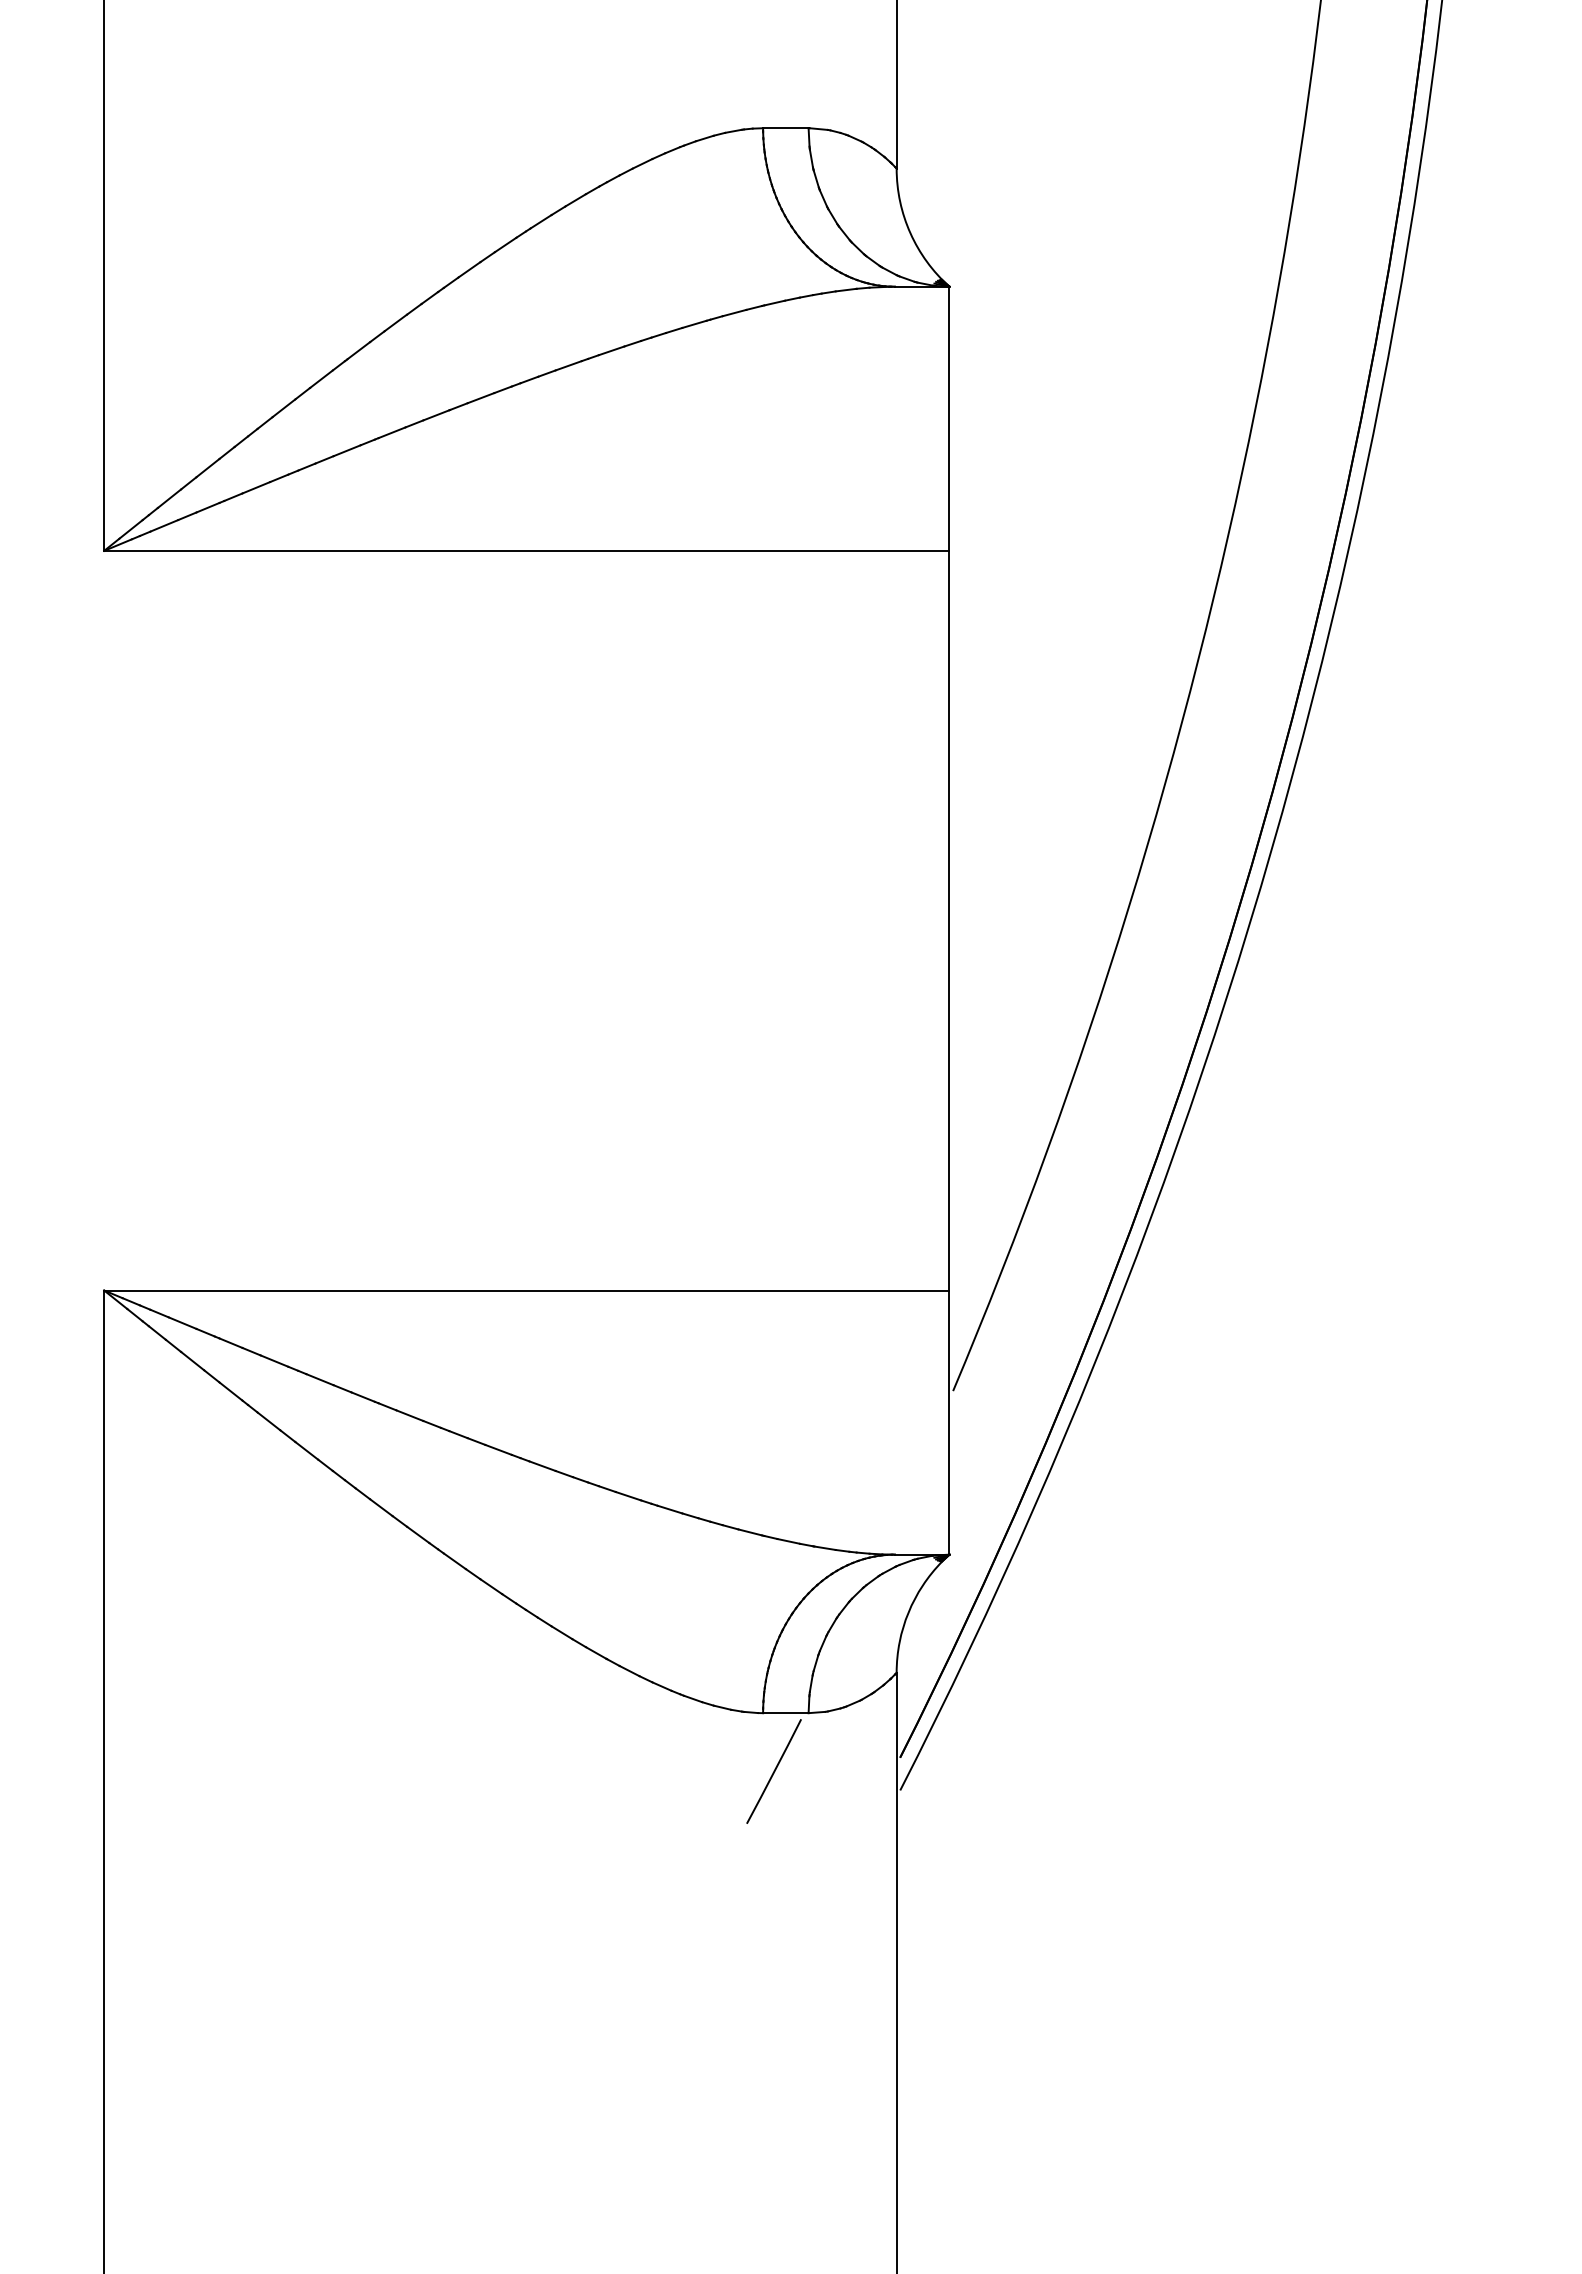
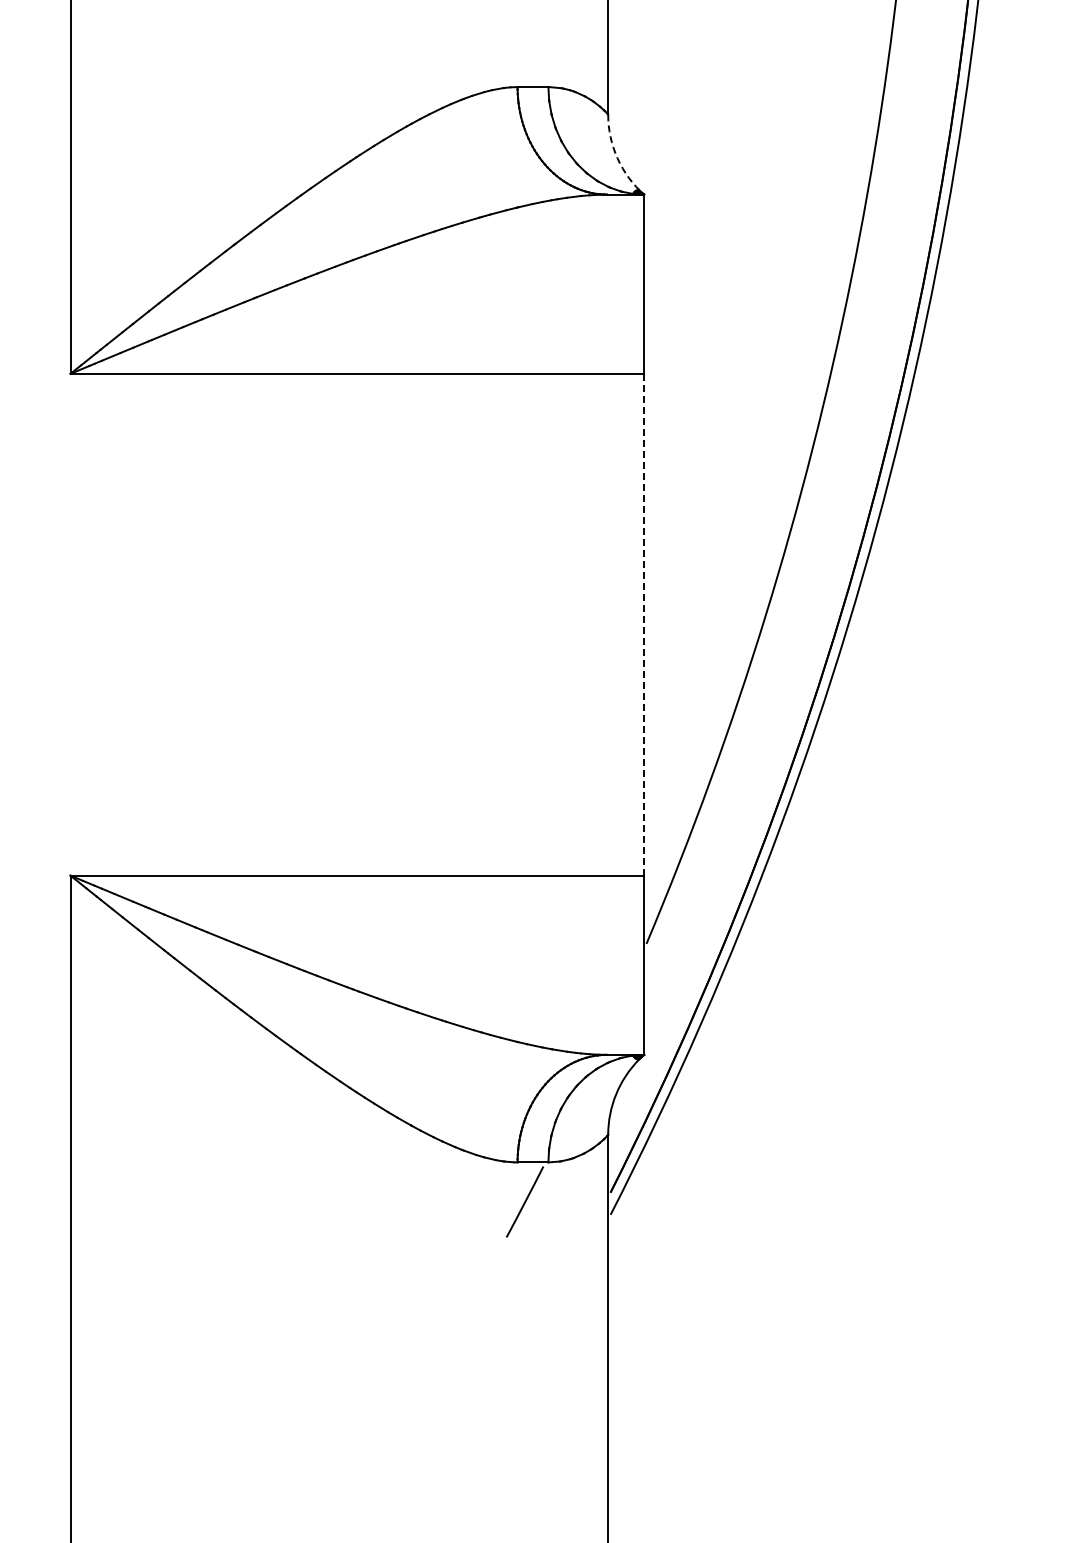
arc: (910, 233) -> (617, 158), solid -> dashed
line: (950, 920) -> (644, 624), solid -> dashed

